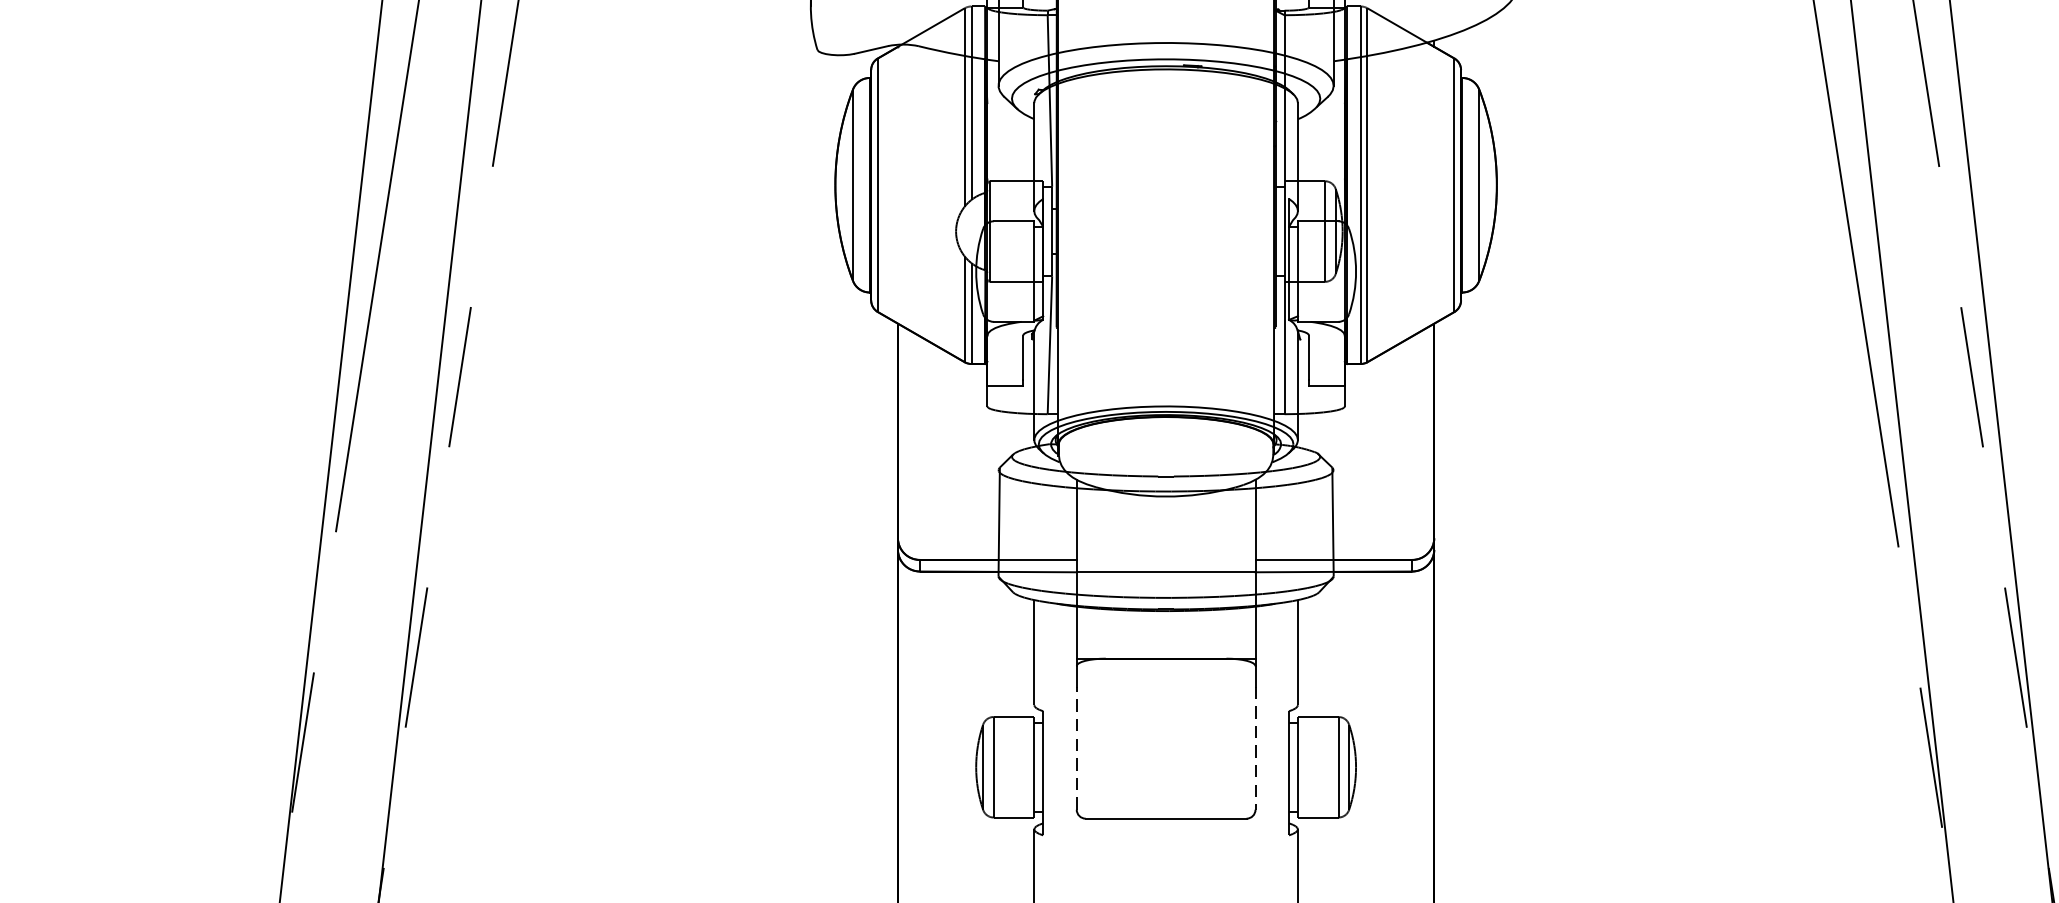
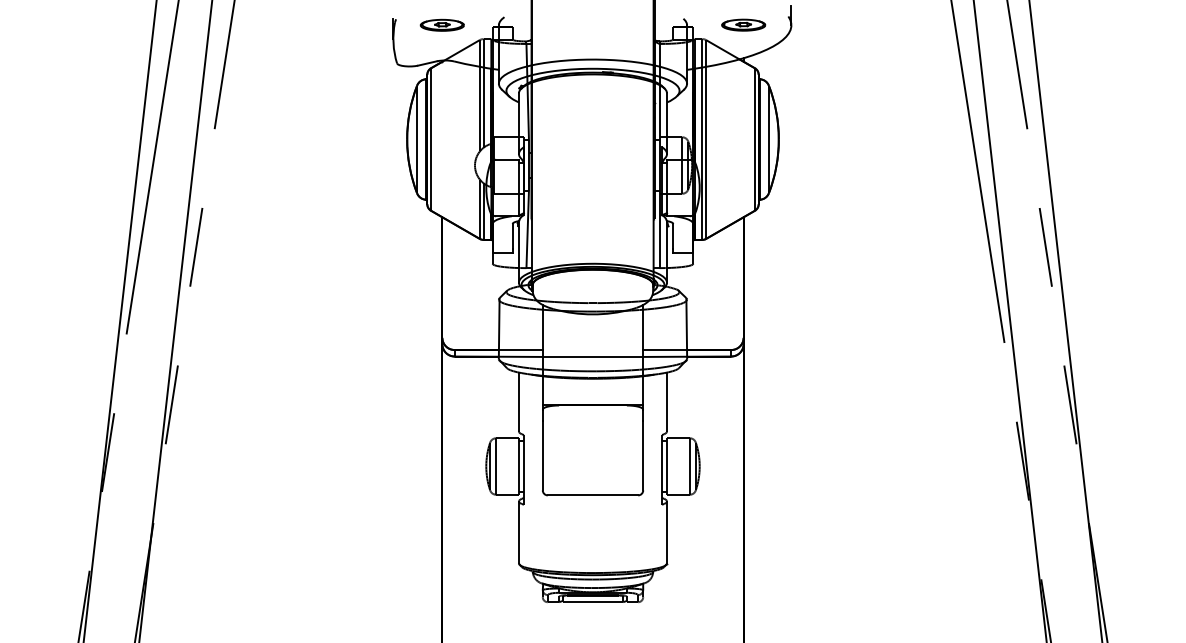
line: (1076, 747) -> (542, 455), dashed -> solid
line: (1256, 747) -> (643, 455), dashed -> solid

